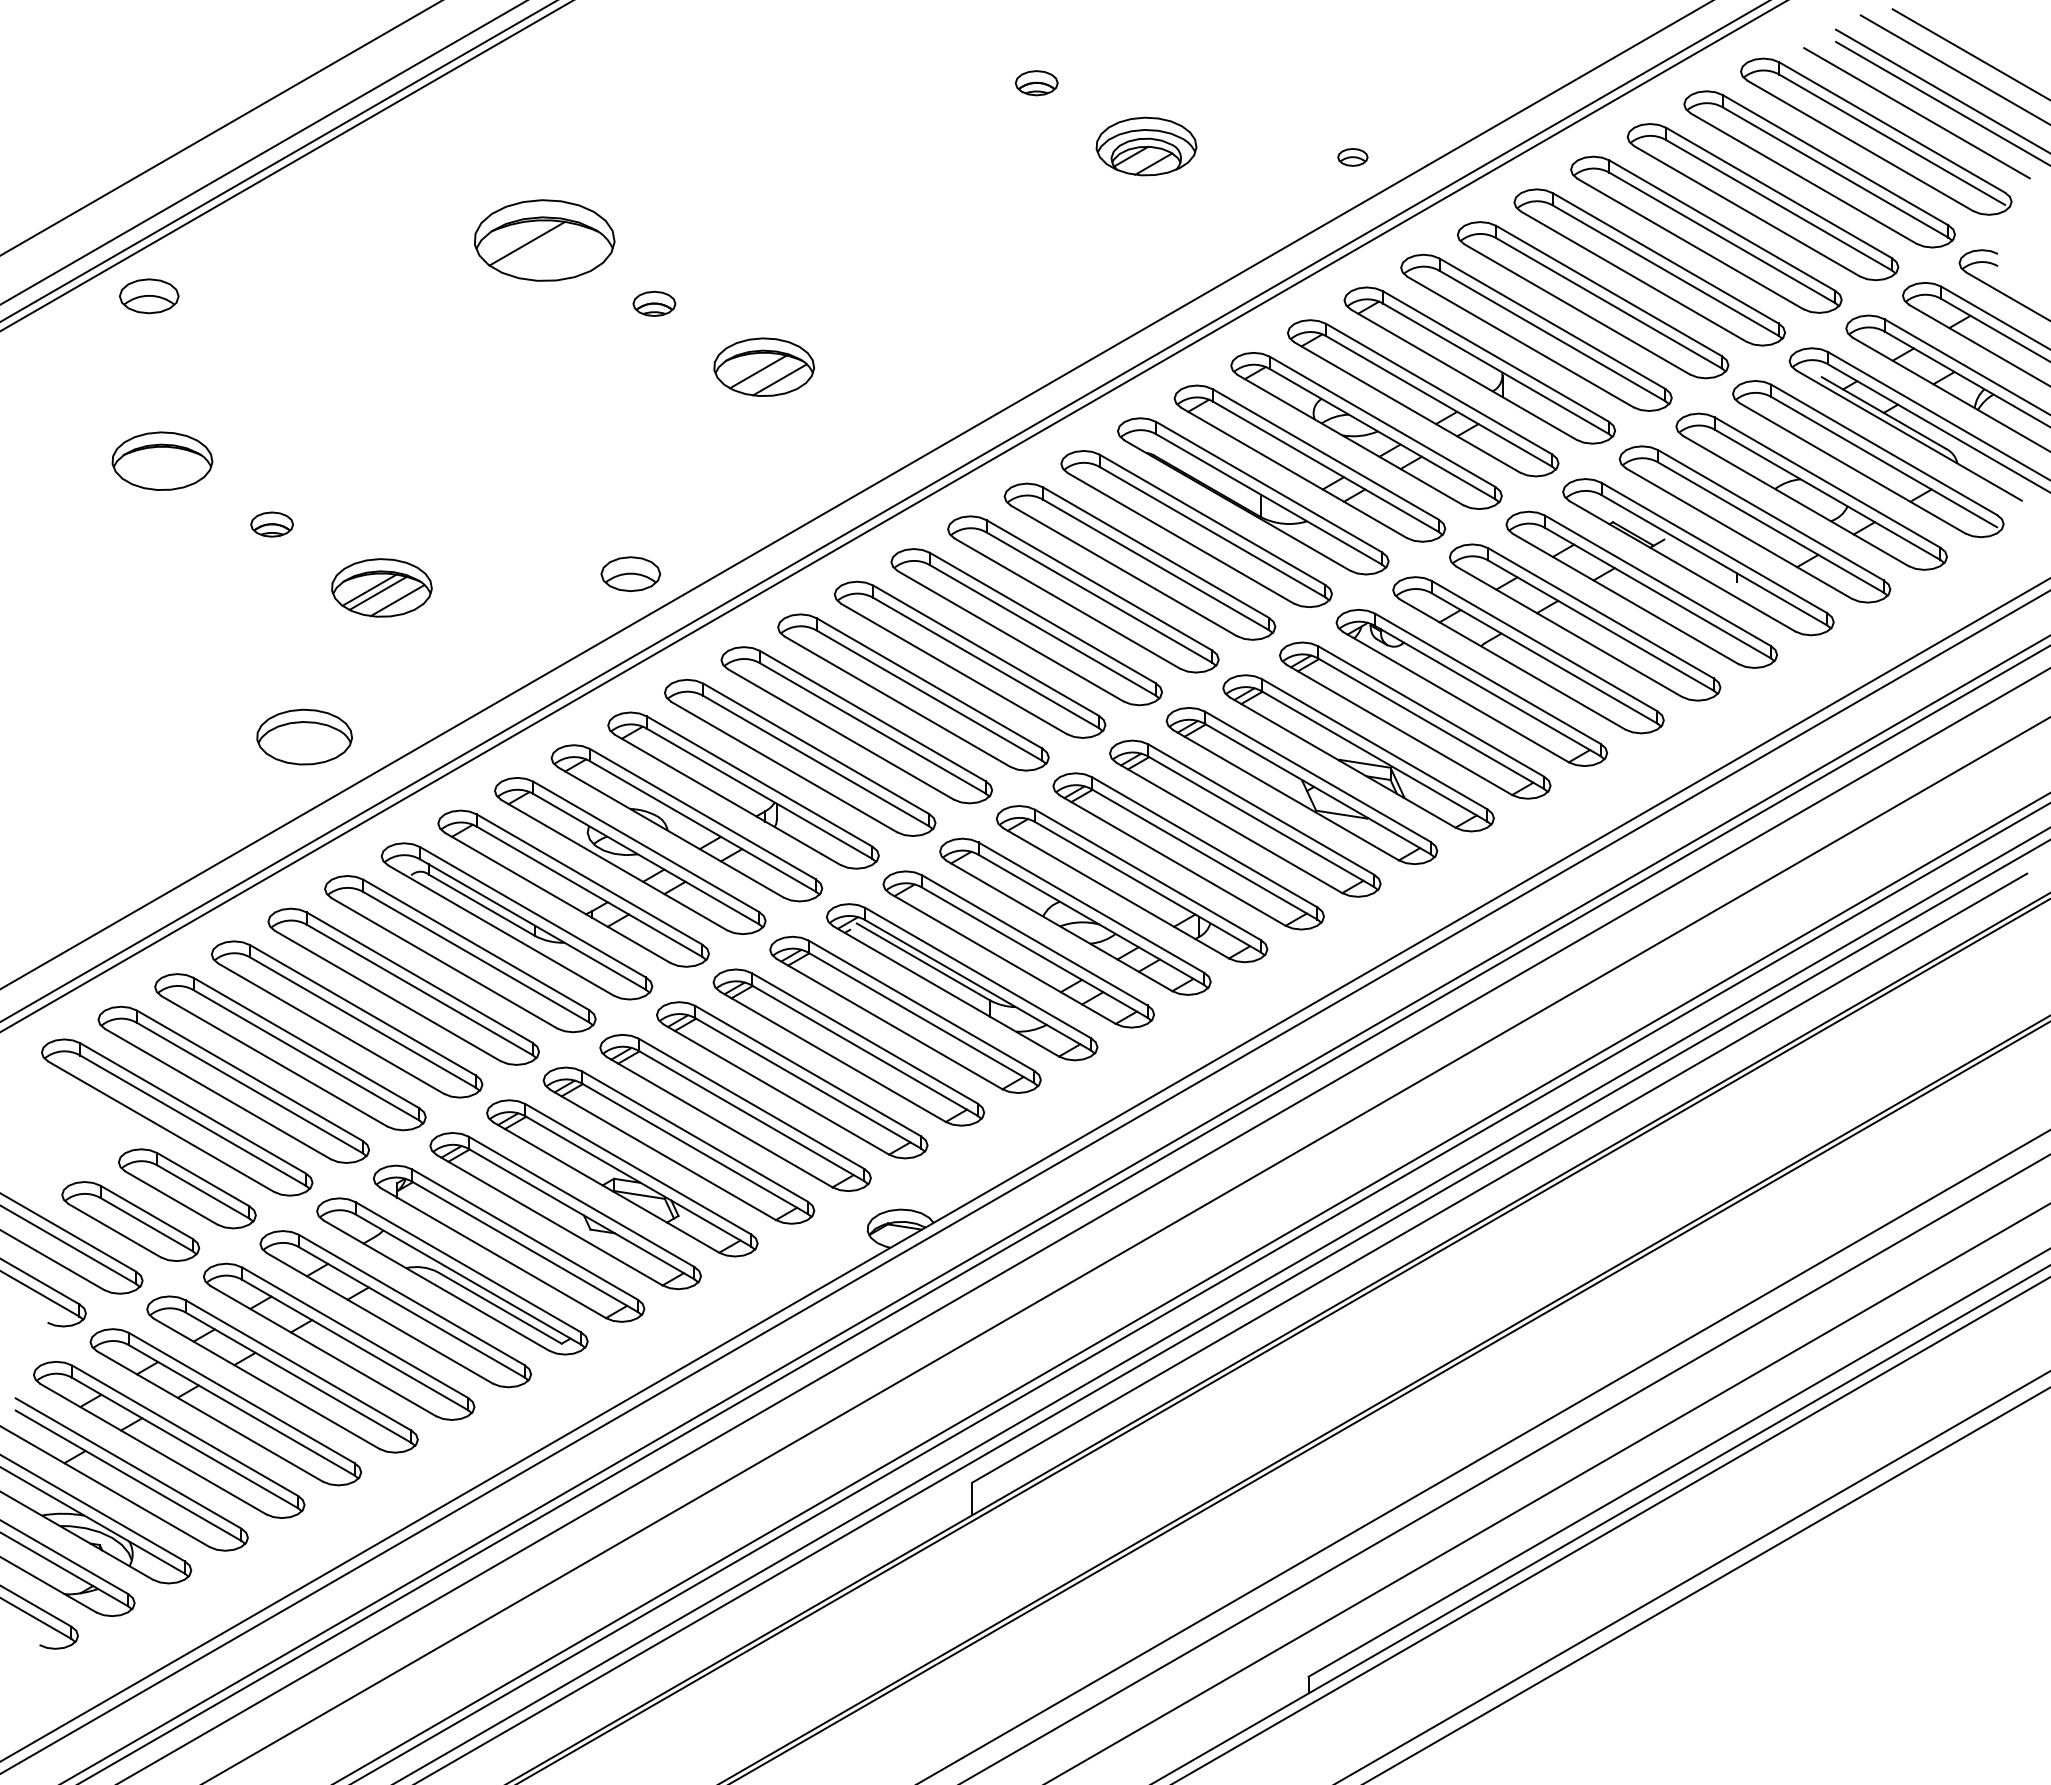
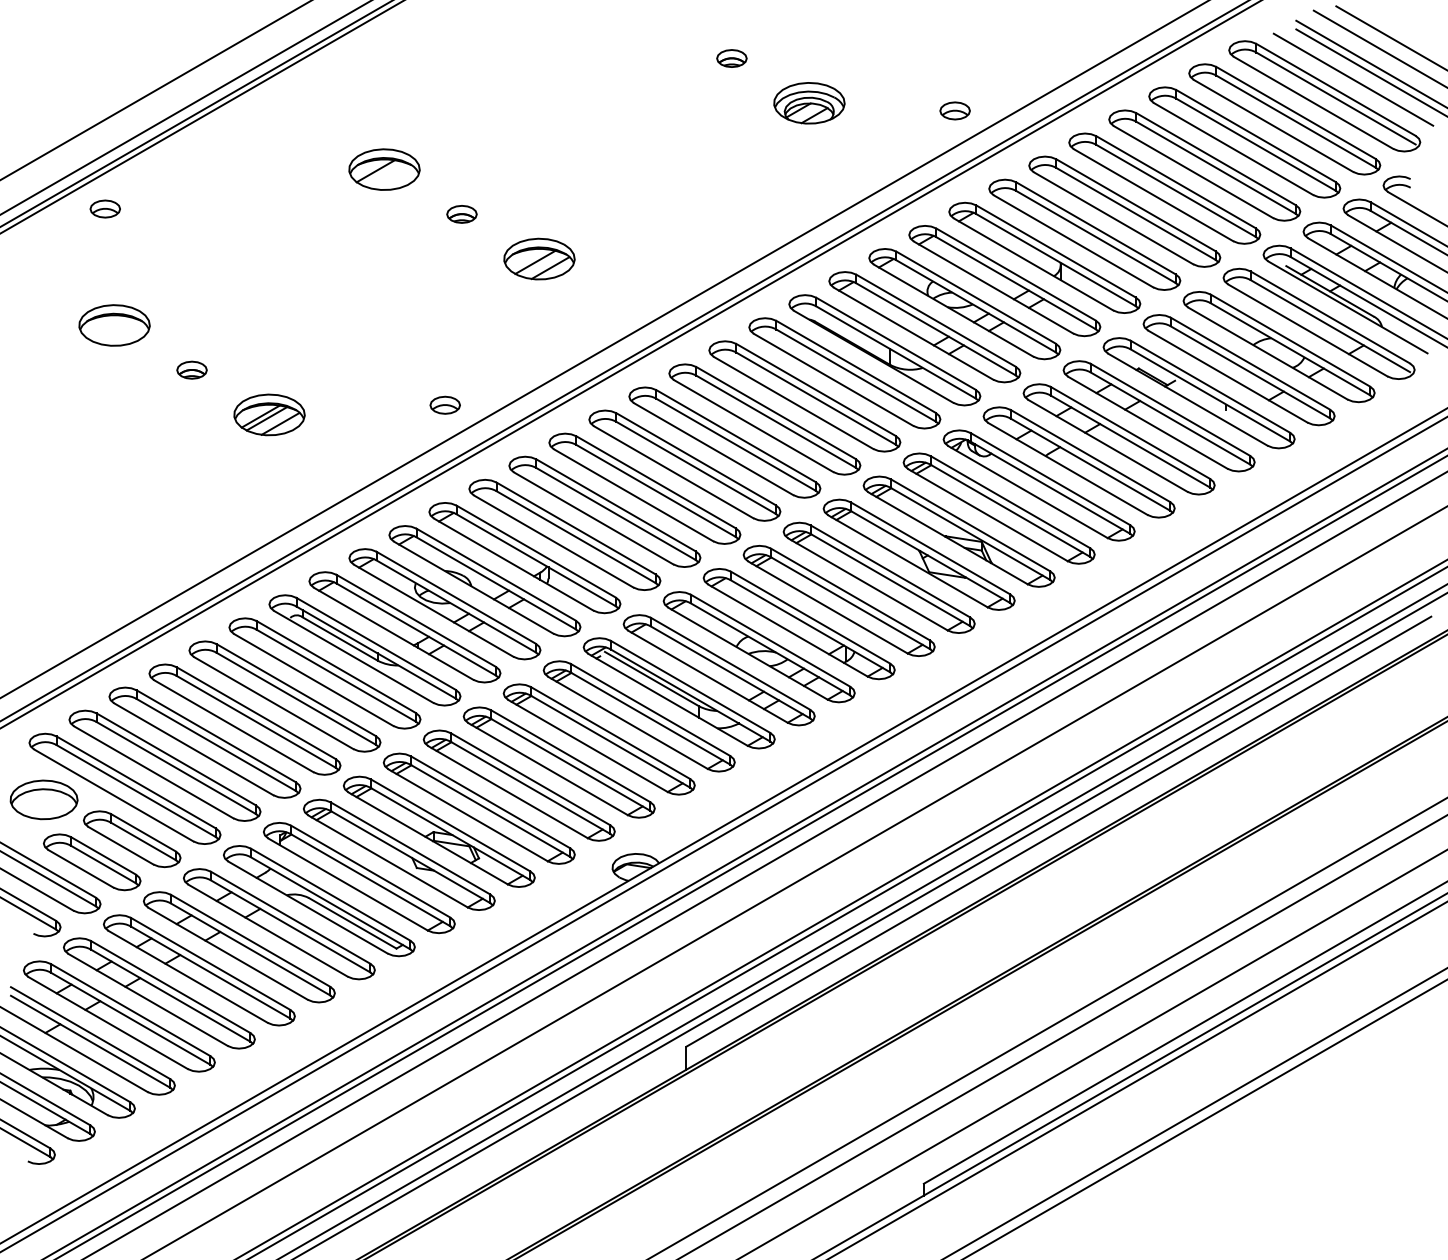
part: (1352, 157) -> (954, 111), size x1.43
part: (544, 240) -> (384, 169), size x0.71
part: (149, 296) -> (105, 209), size x0.71
part: (630, 574) -> (445, 405), size x0.71
part: (304, 736) -> (44, 799), moved

